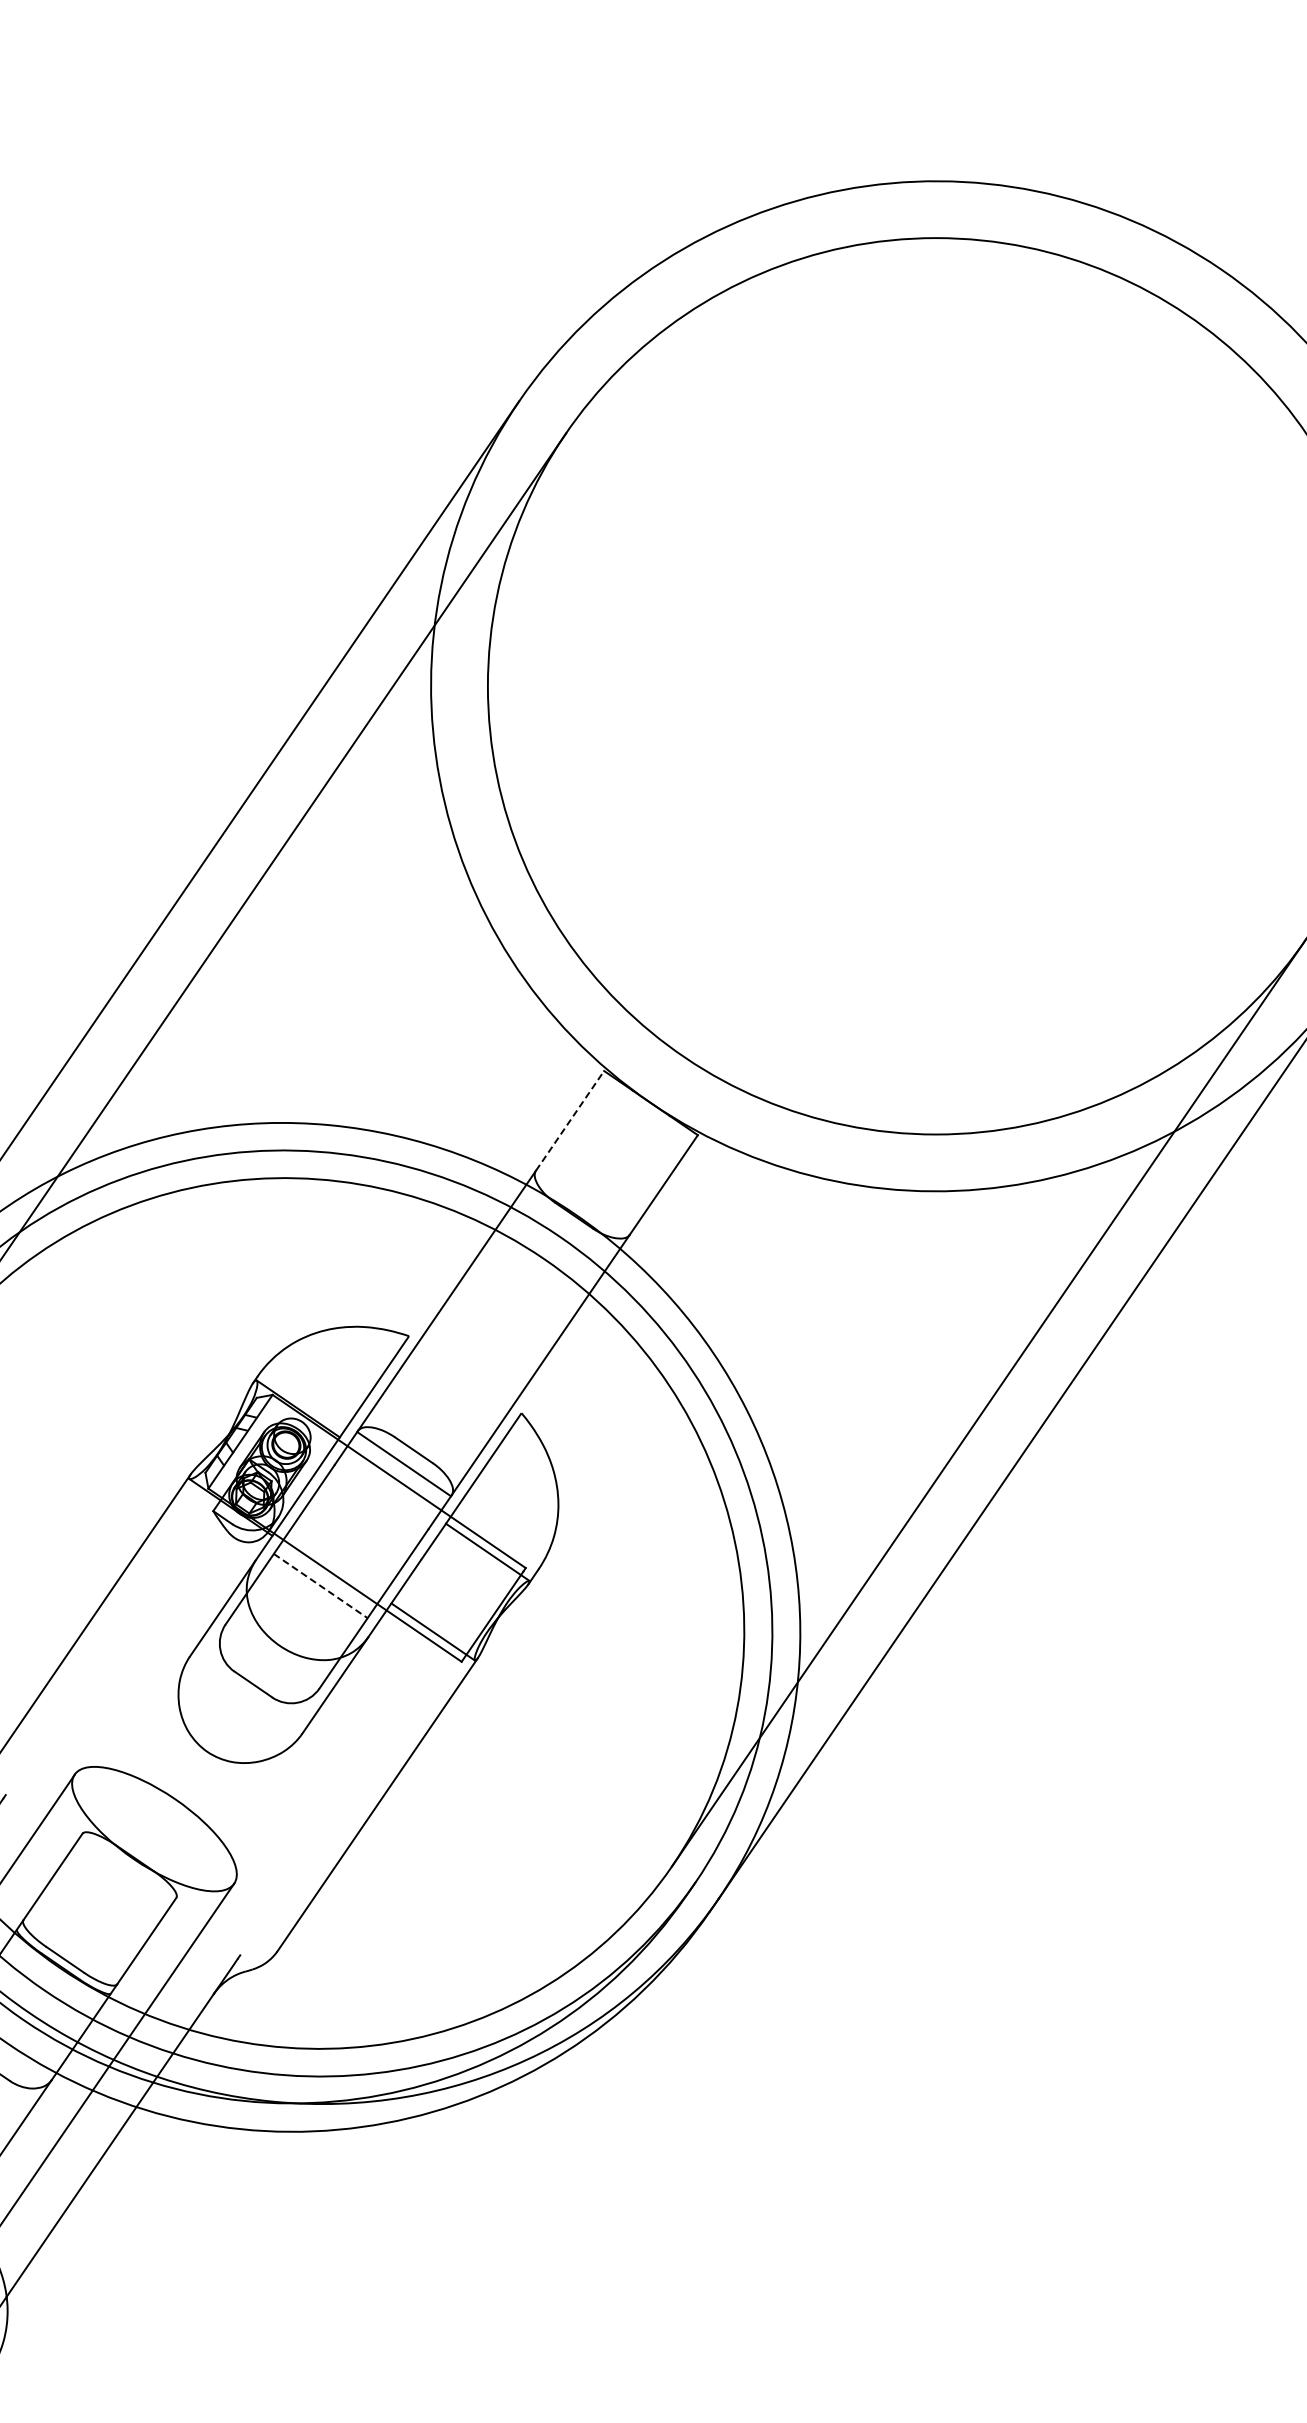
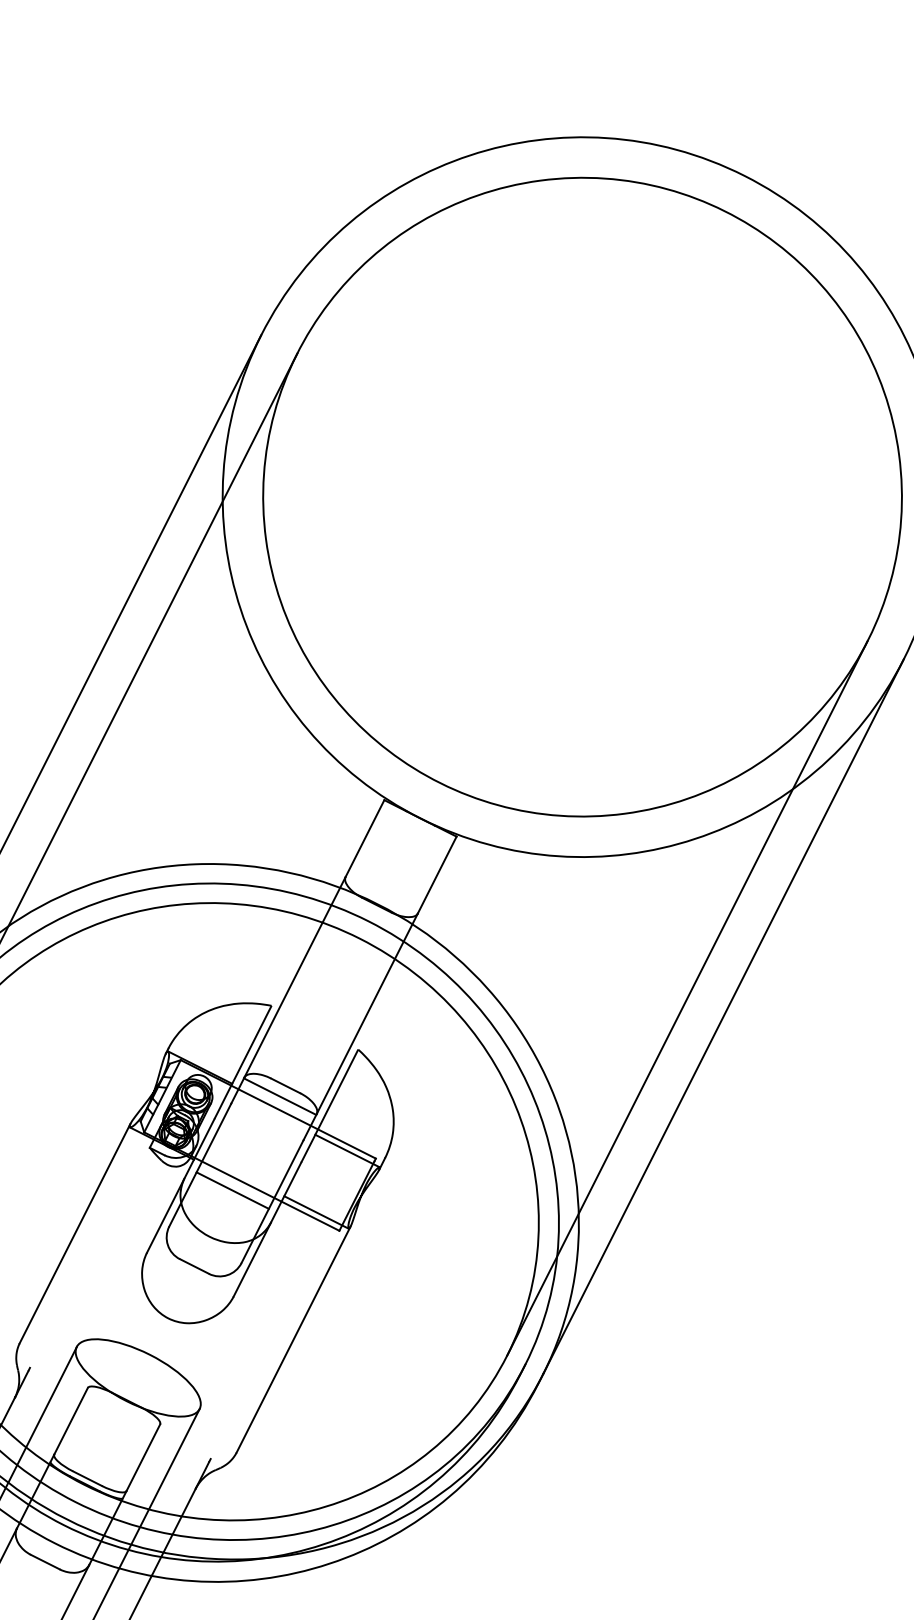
line: (570, 1120) -> (365, 838), dashed -> solid
line: (320, 1586) -> (232, 1190), dashed -> solid

